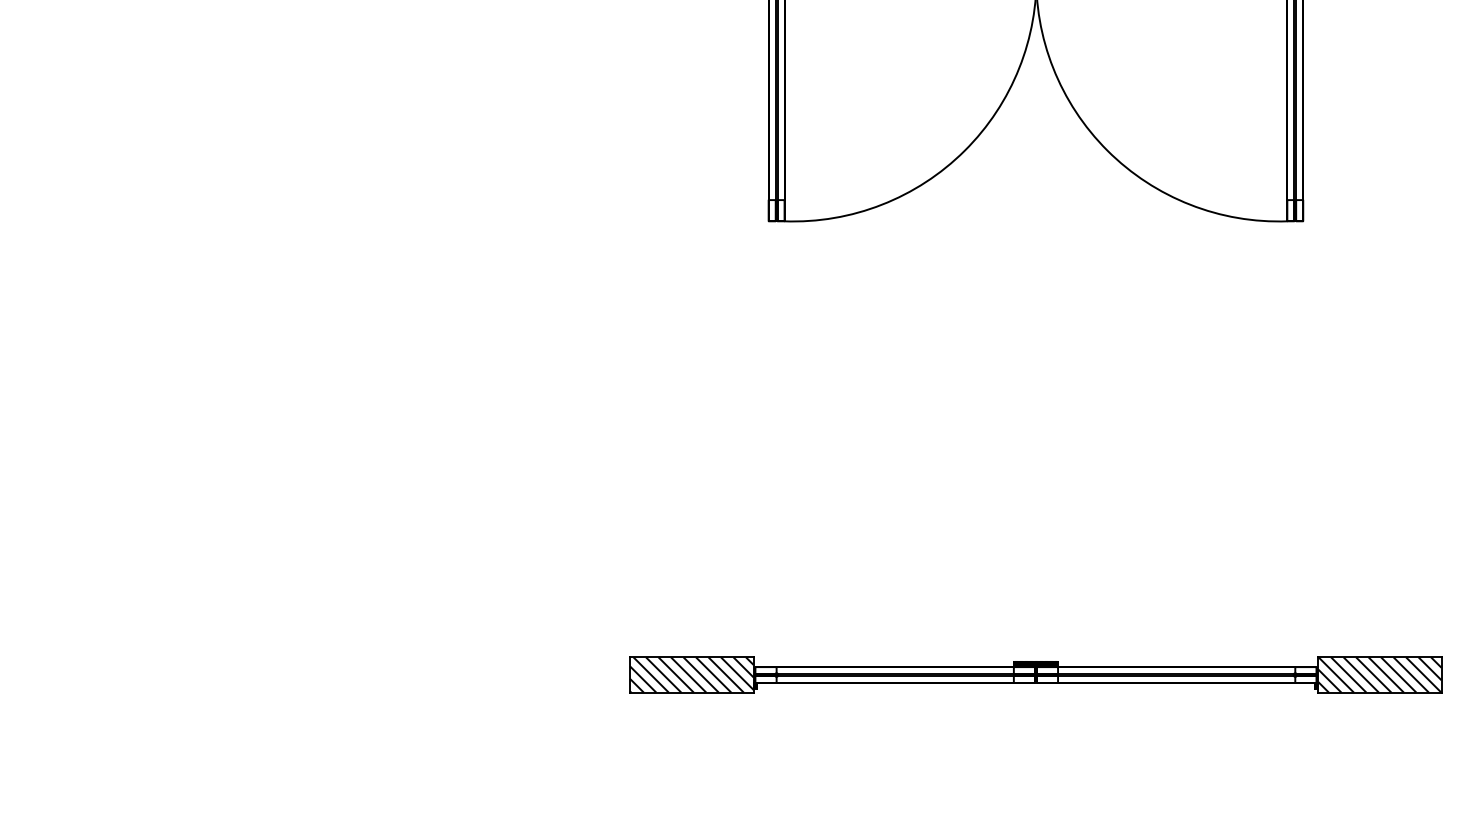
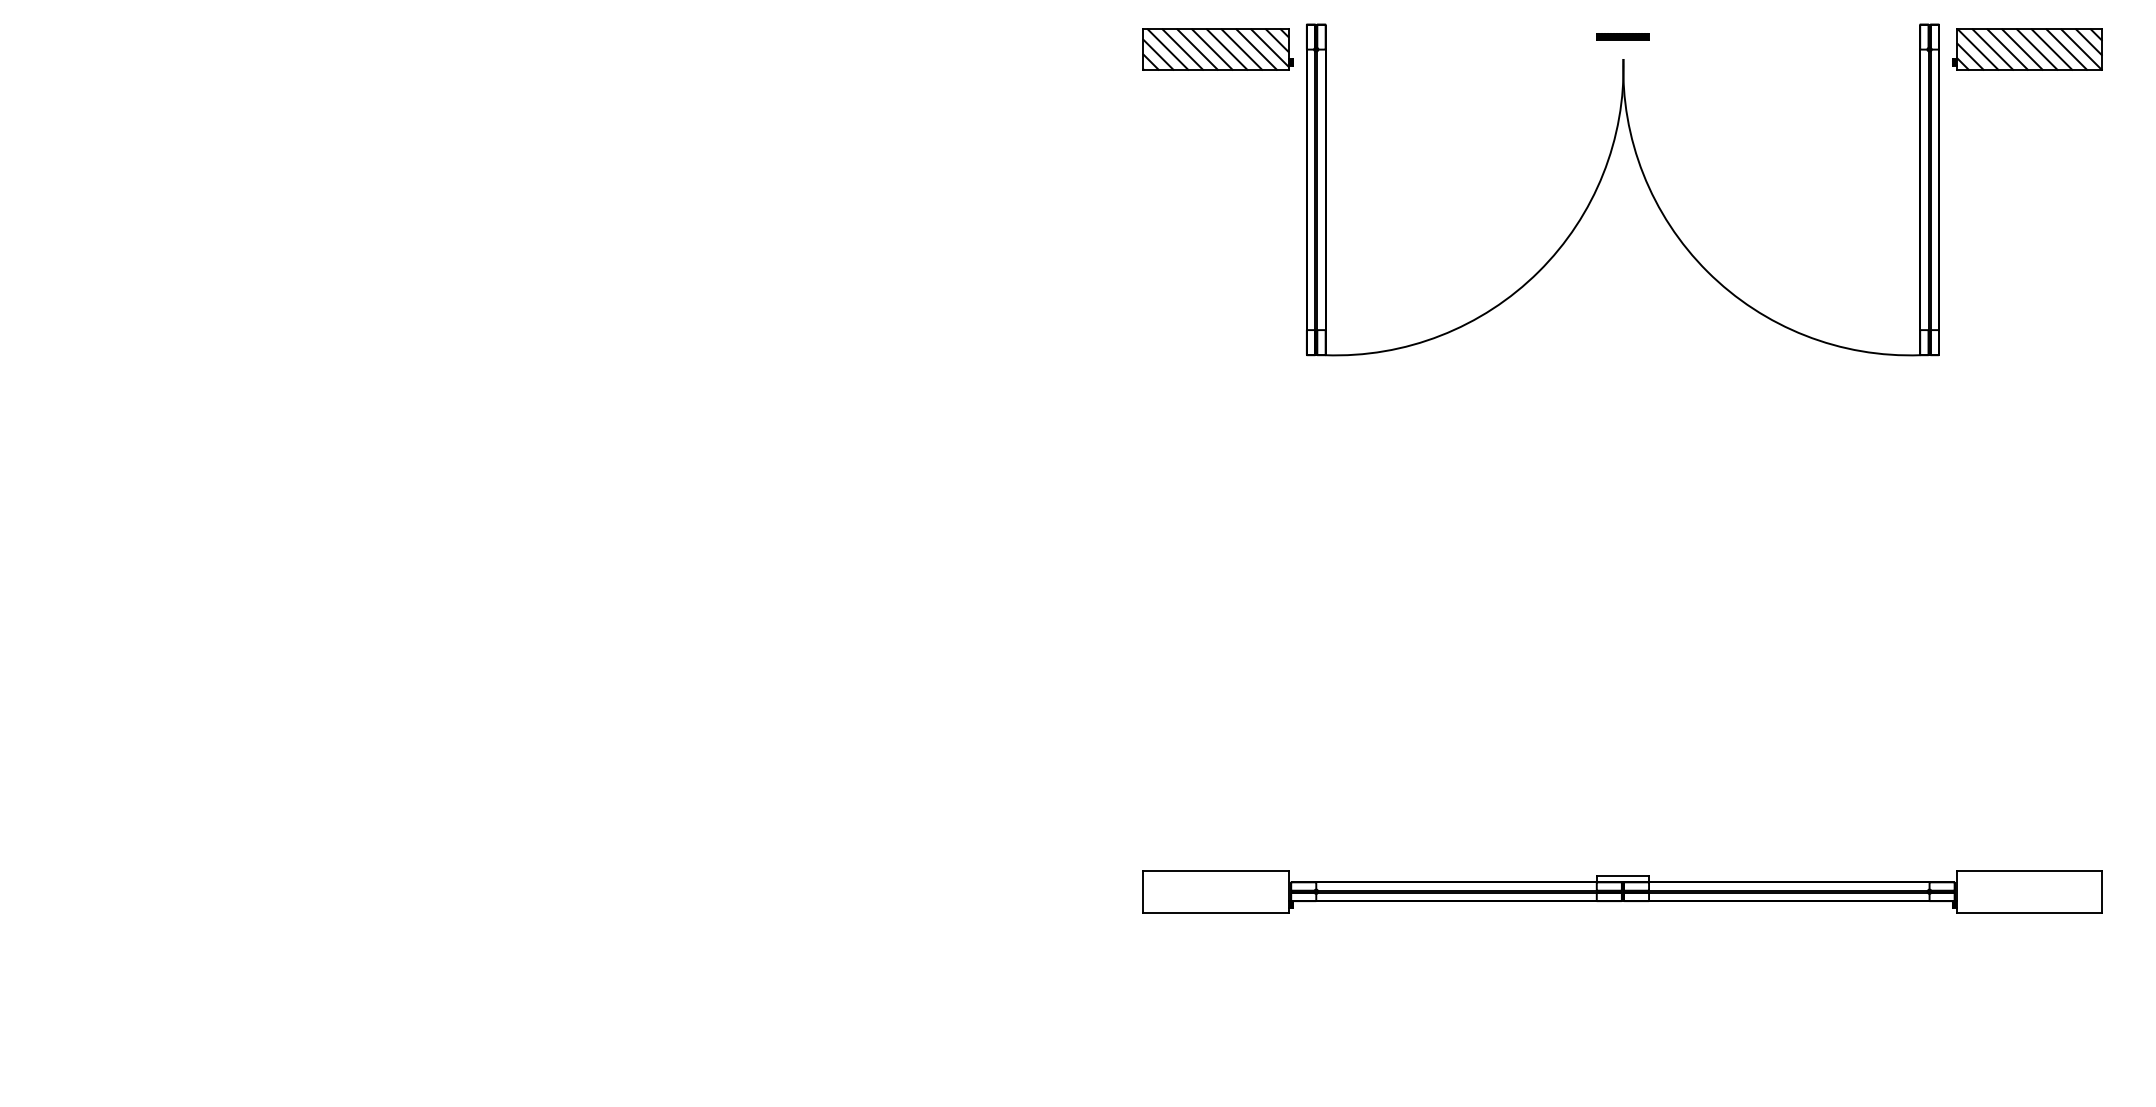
hatch: (1035, 663) -> (1622, 878), removed
hatch: (691, 674) -> (1215, 891), removed
hatch: (1379, 674) -> (2029, 891), removed

